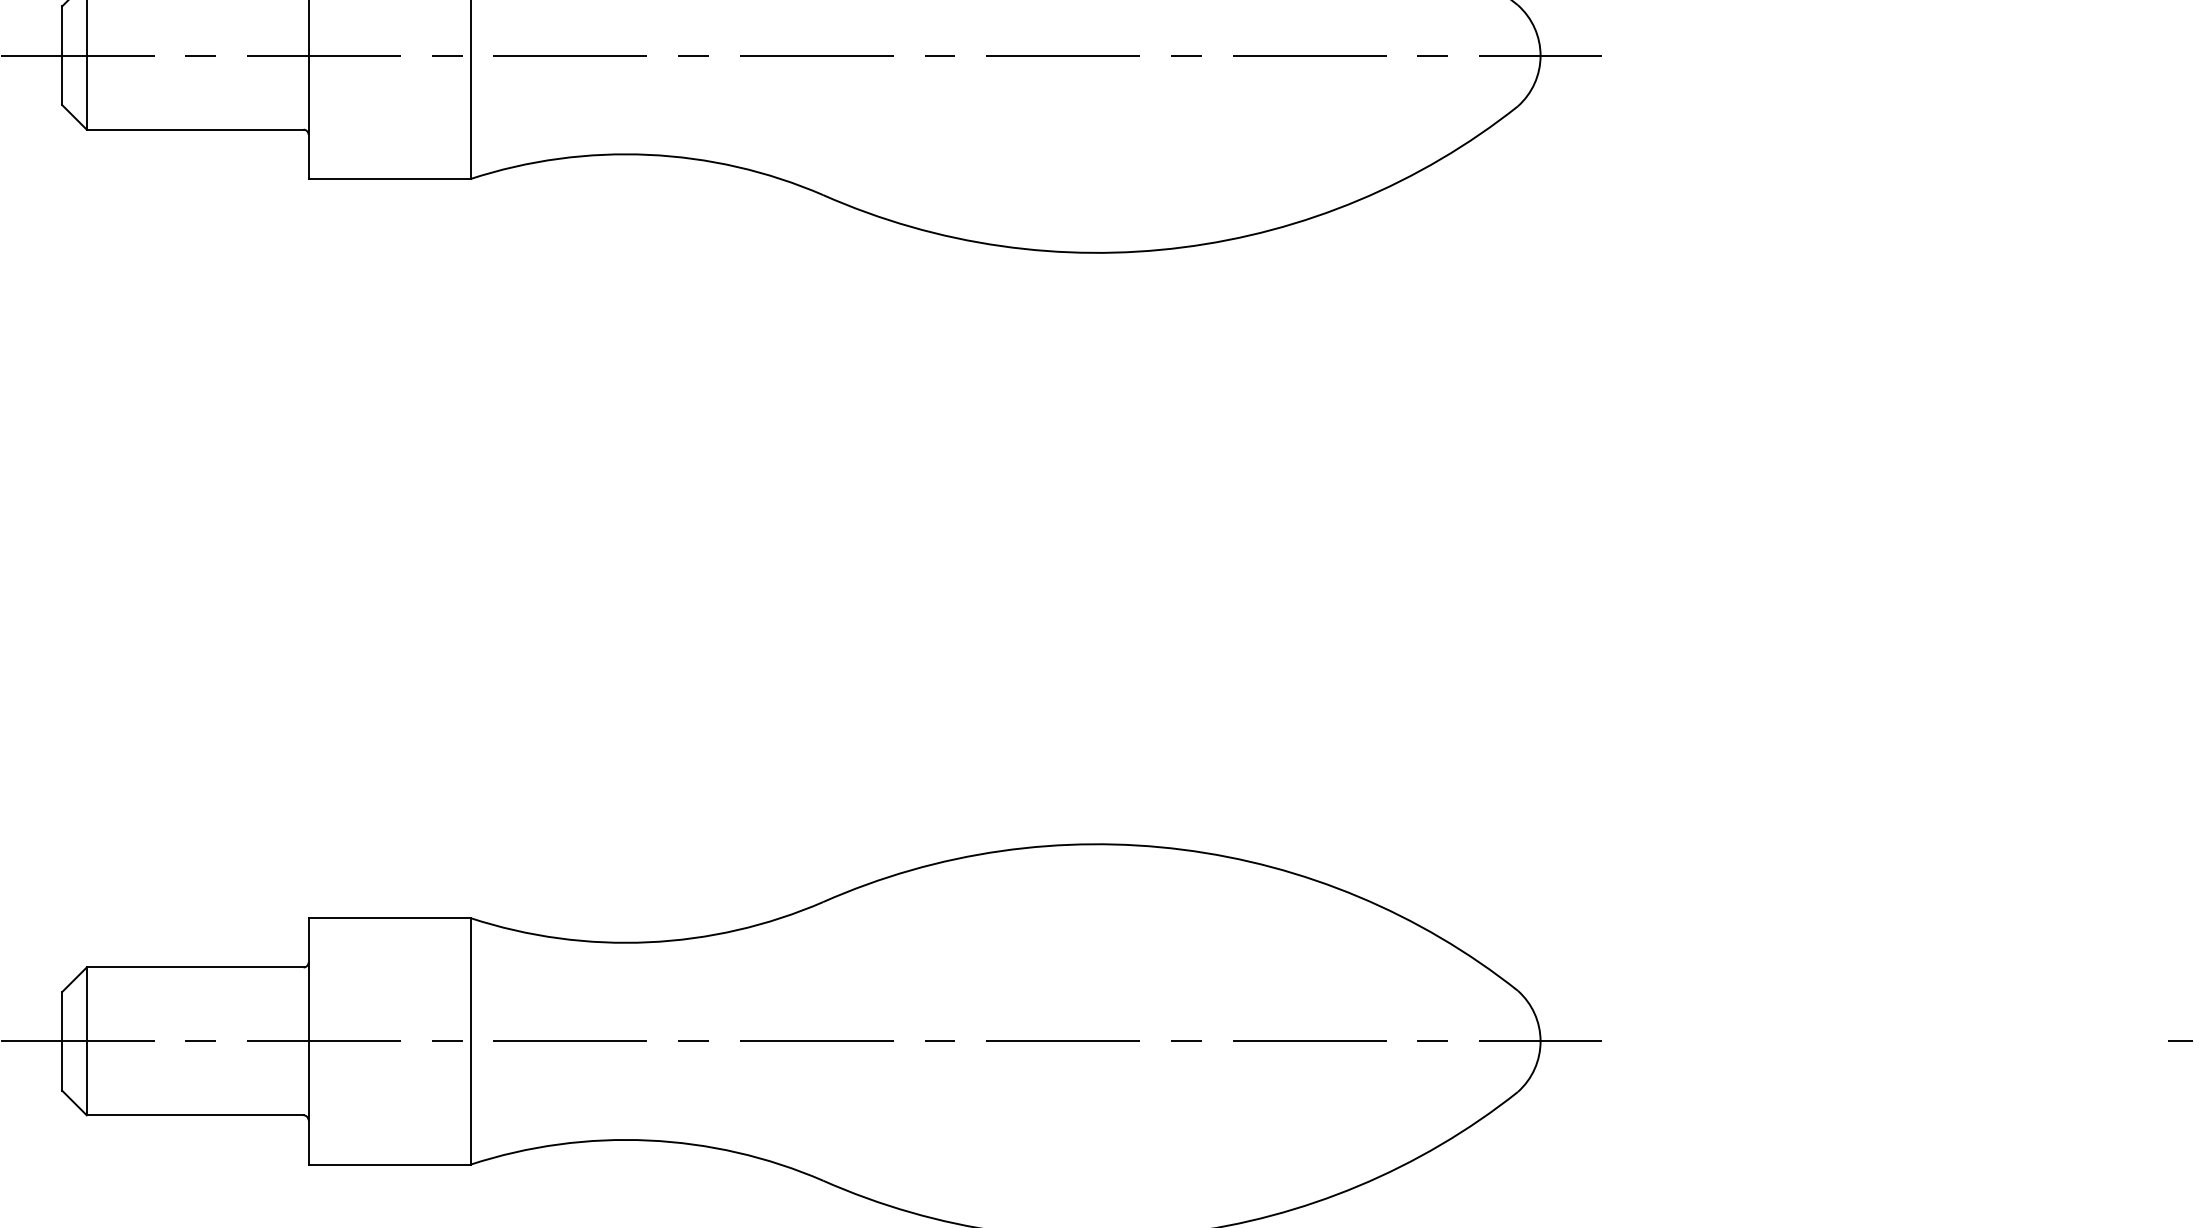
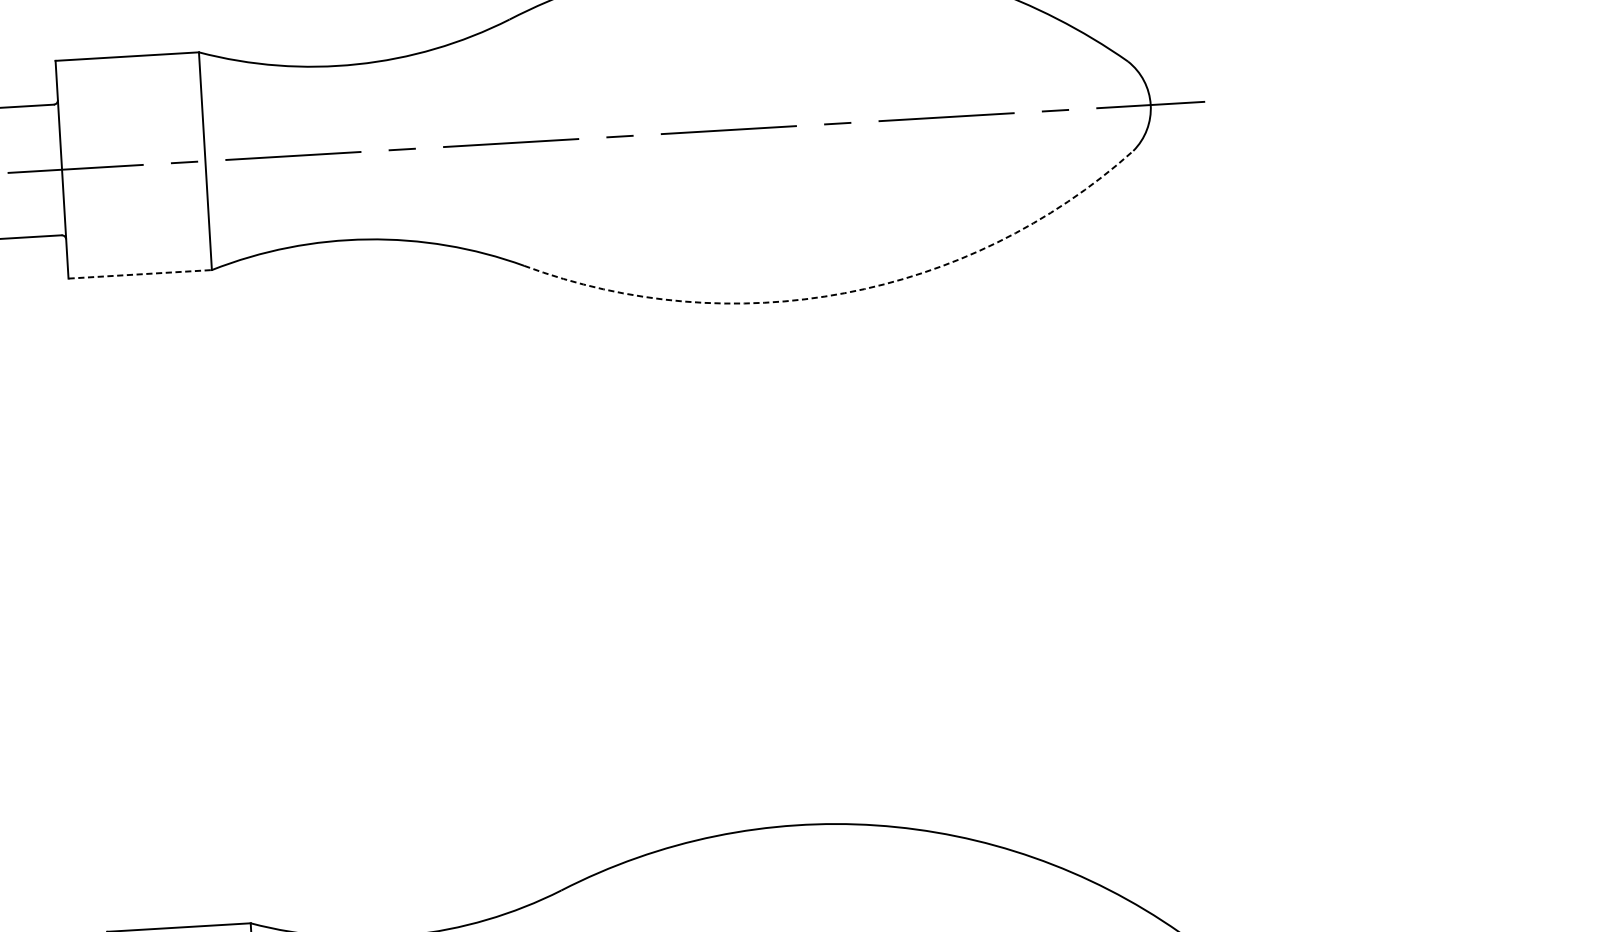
line: (390, 178) -> (140, 273), solid -> dashed
arc: (1182, 247) -> (844, 293), solid -> dashed

